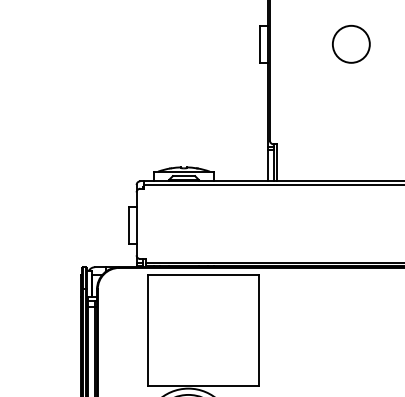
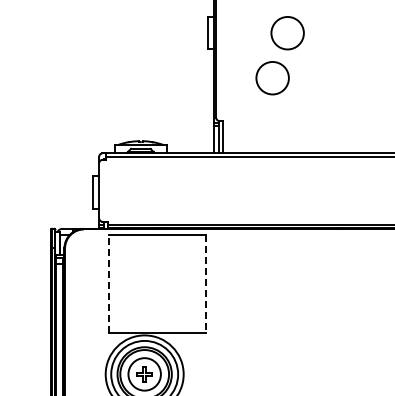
circle: (334, 95) -> (272, 78), added
line: (147, 330) -> (108, 284), solid -> dashed
line: (258, 330) -> (206, 284), solid -> dashed

